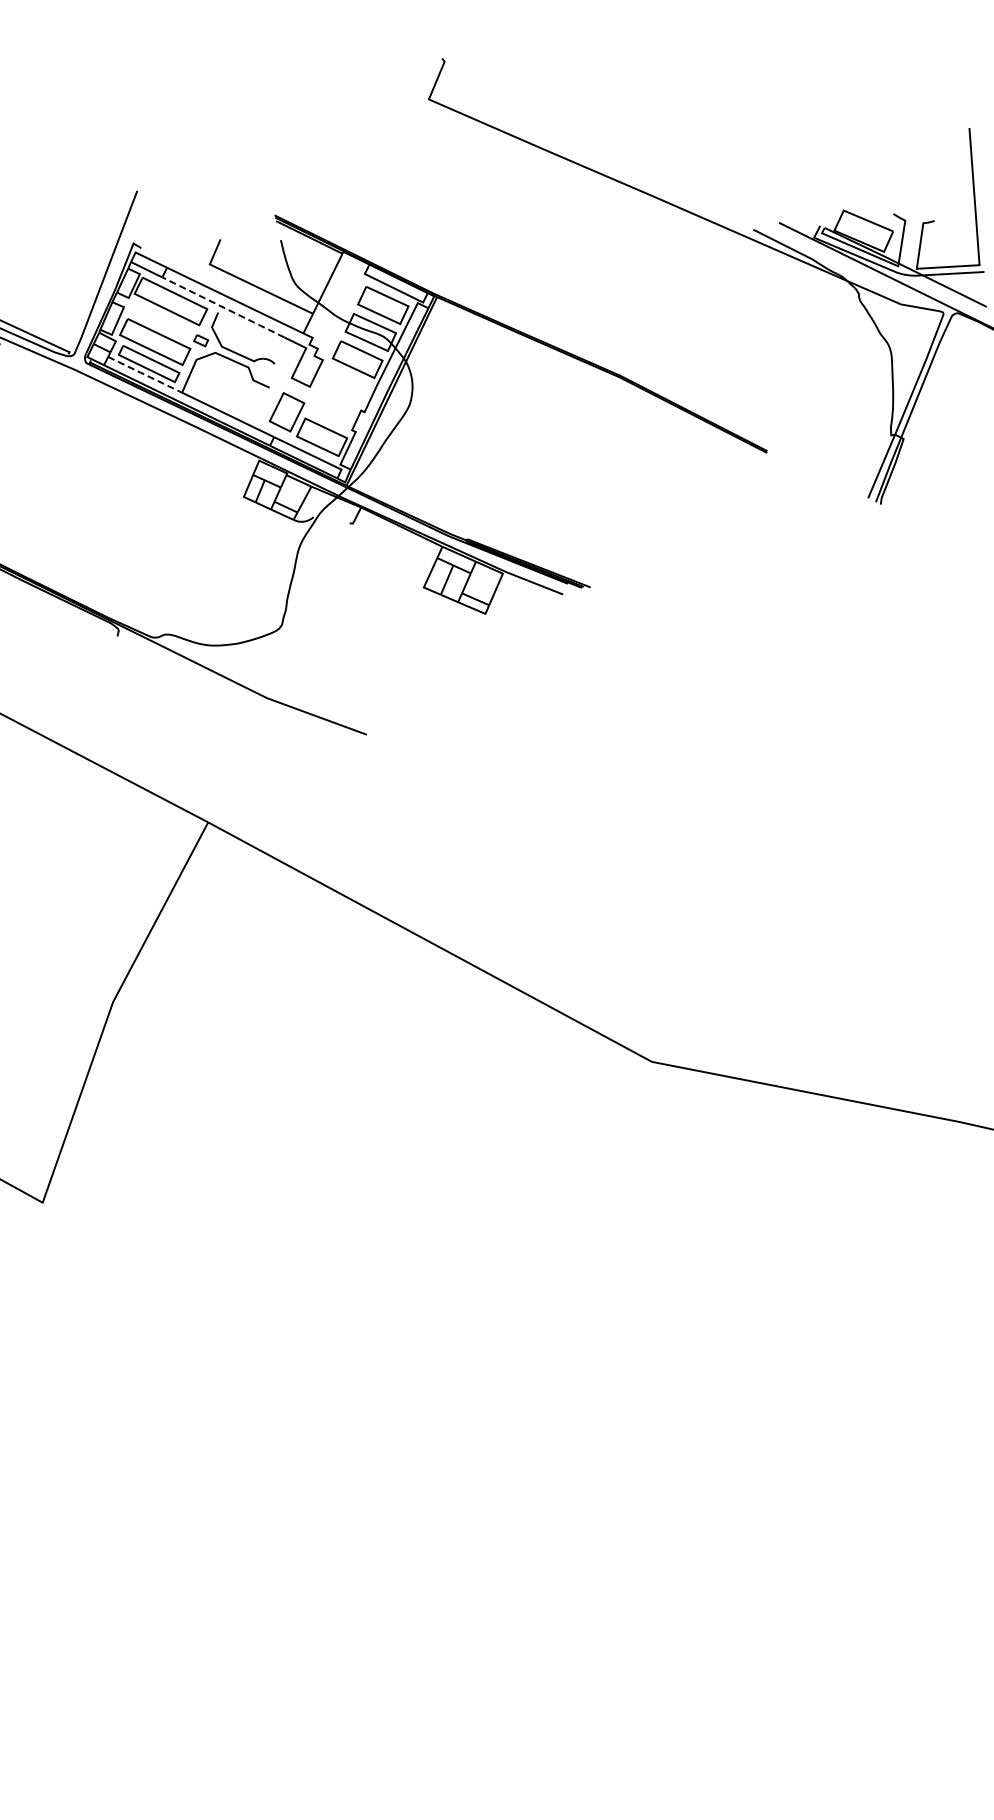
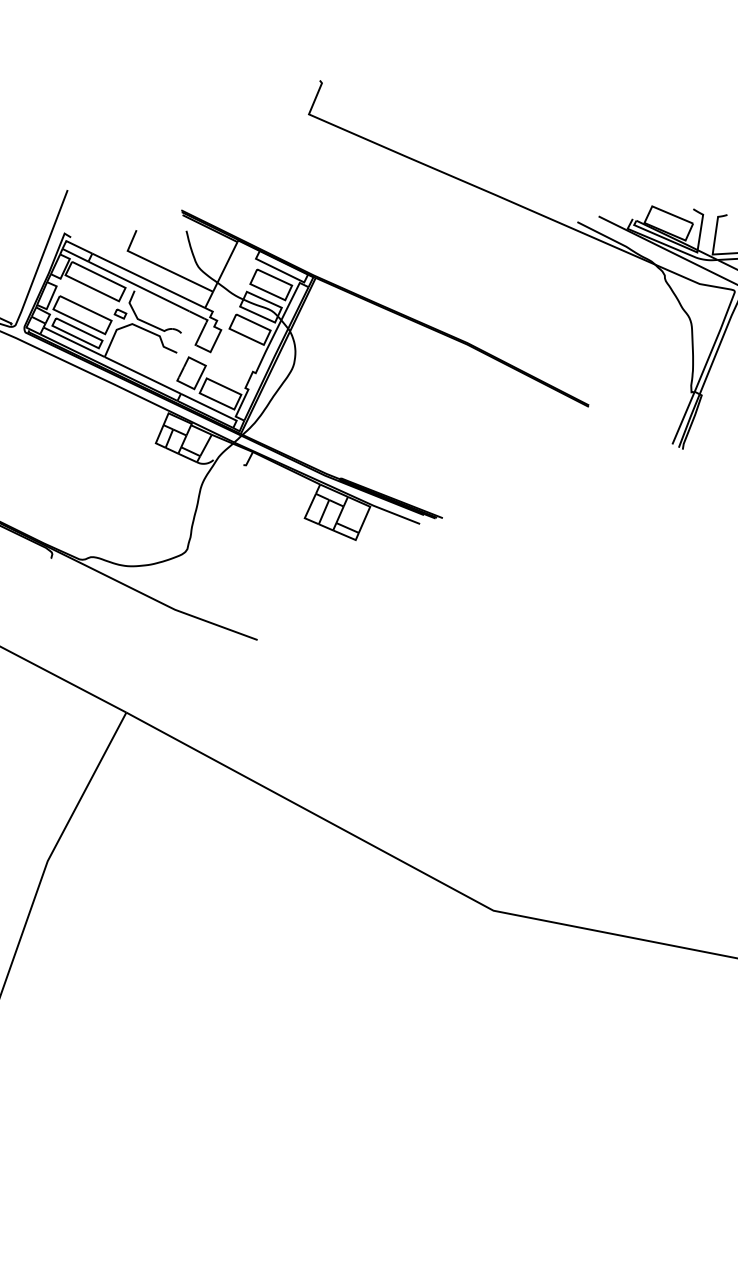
line: (224, 307) -> (139, 286), dashed -> solid
line: (145, 375) -> (74, 342), dashed -> solid

